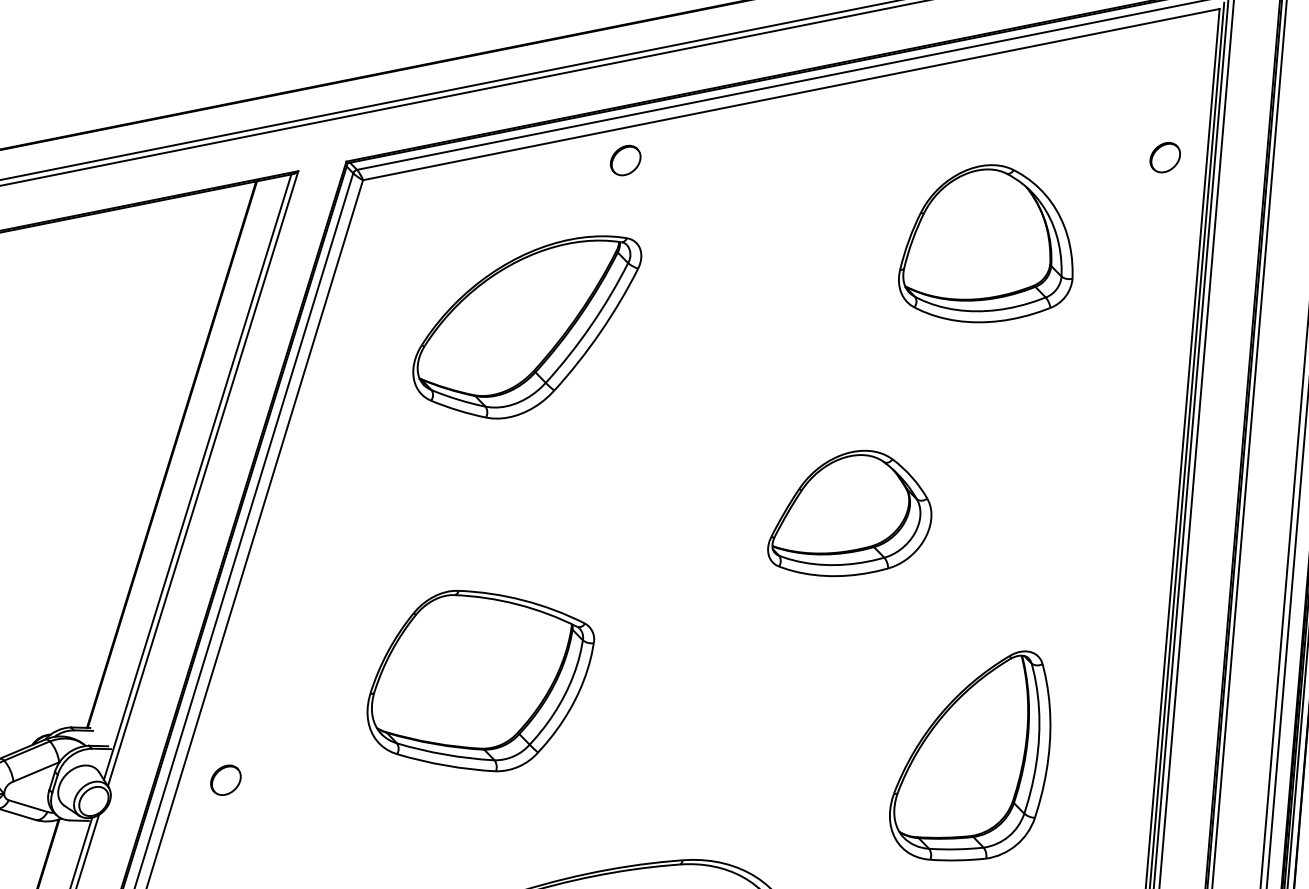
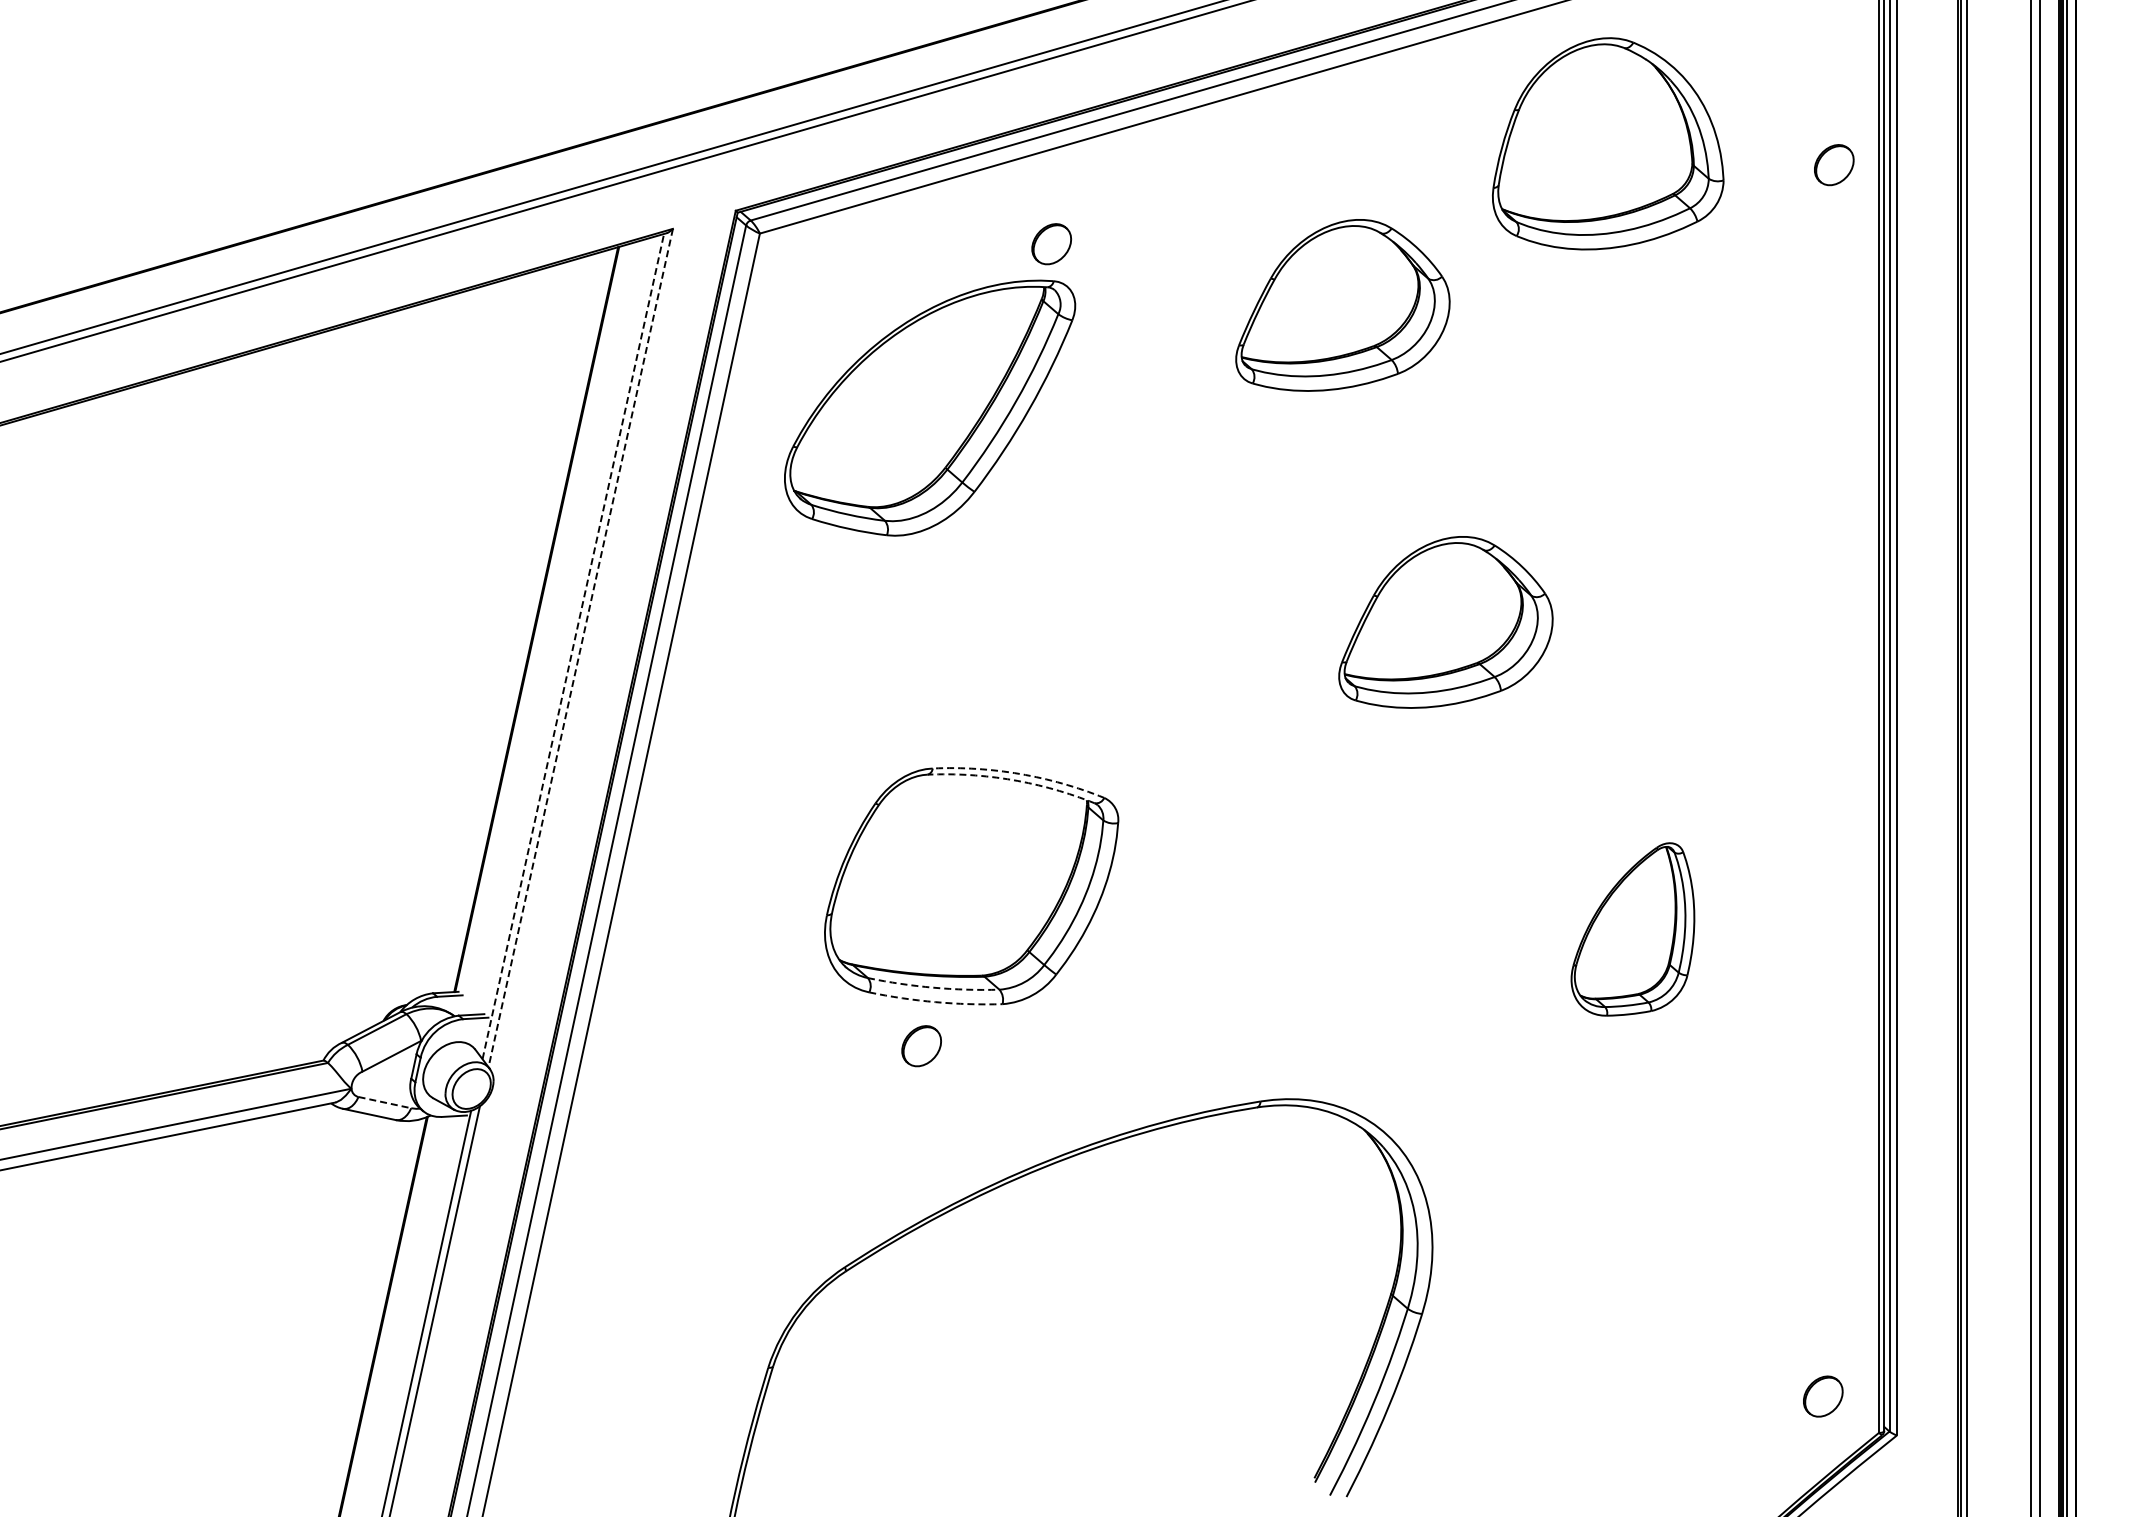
part: (1165, 157) -> (1834, 165), moved
part: (625, 160) -> (1051, 244), moved
part: (988, 243) -> (1608, 143), moved
part: (793, 270) -> (1342, 305), added
part: (526, 324) -> (930, 407), moved
line: (197, 477) -> (573, 646), solid -> dashed
line: (202, 479) -> (580, 648), solid -> dashed
arc: (523, 600) -> (1020, 774), solid -> dashed
arc: (517, 604) -> (1012, 780), solid -> dashed
arc: (445, 754) -> (933, 987), solid -> dashed
part: (971, 755) -> (1632, 929), size x0.6
arc: (446, 765) -> (935, 1002), solid -> dashed
part: (225, 780) -> (921, 1046), moved
line: (27, 806) -> (384, 1102), solid -> dashed

